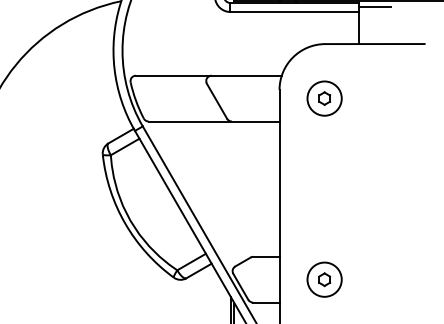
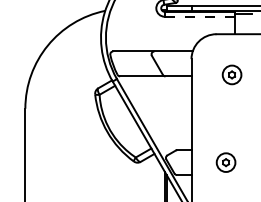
line: (294, 11) -> (199, 16), solid -> dashed
part: (323, 97) -> (231, 74), moved
part: (323, 279) -> (225, 162), moved

